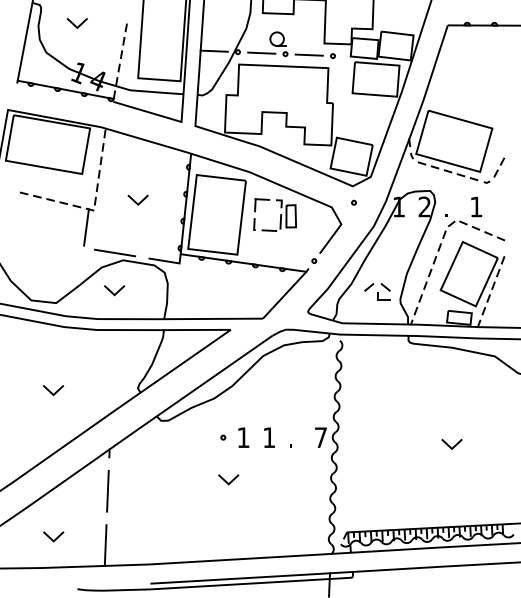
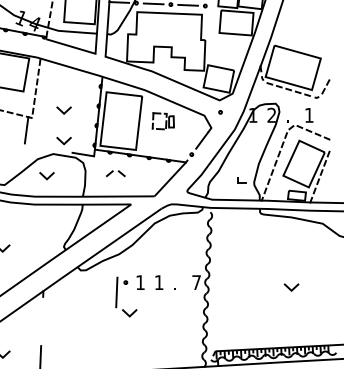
part: (274, 214) -> (162, 120), size x0.7
line: (135, 242) -> (62, 141), added
line: (114, 252) -> (46, 148), removed
part: (377, 287) -> (115, 173), moved
line: (107, 491) -> (116, 292), moved

